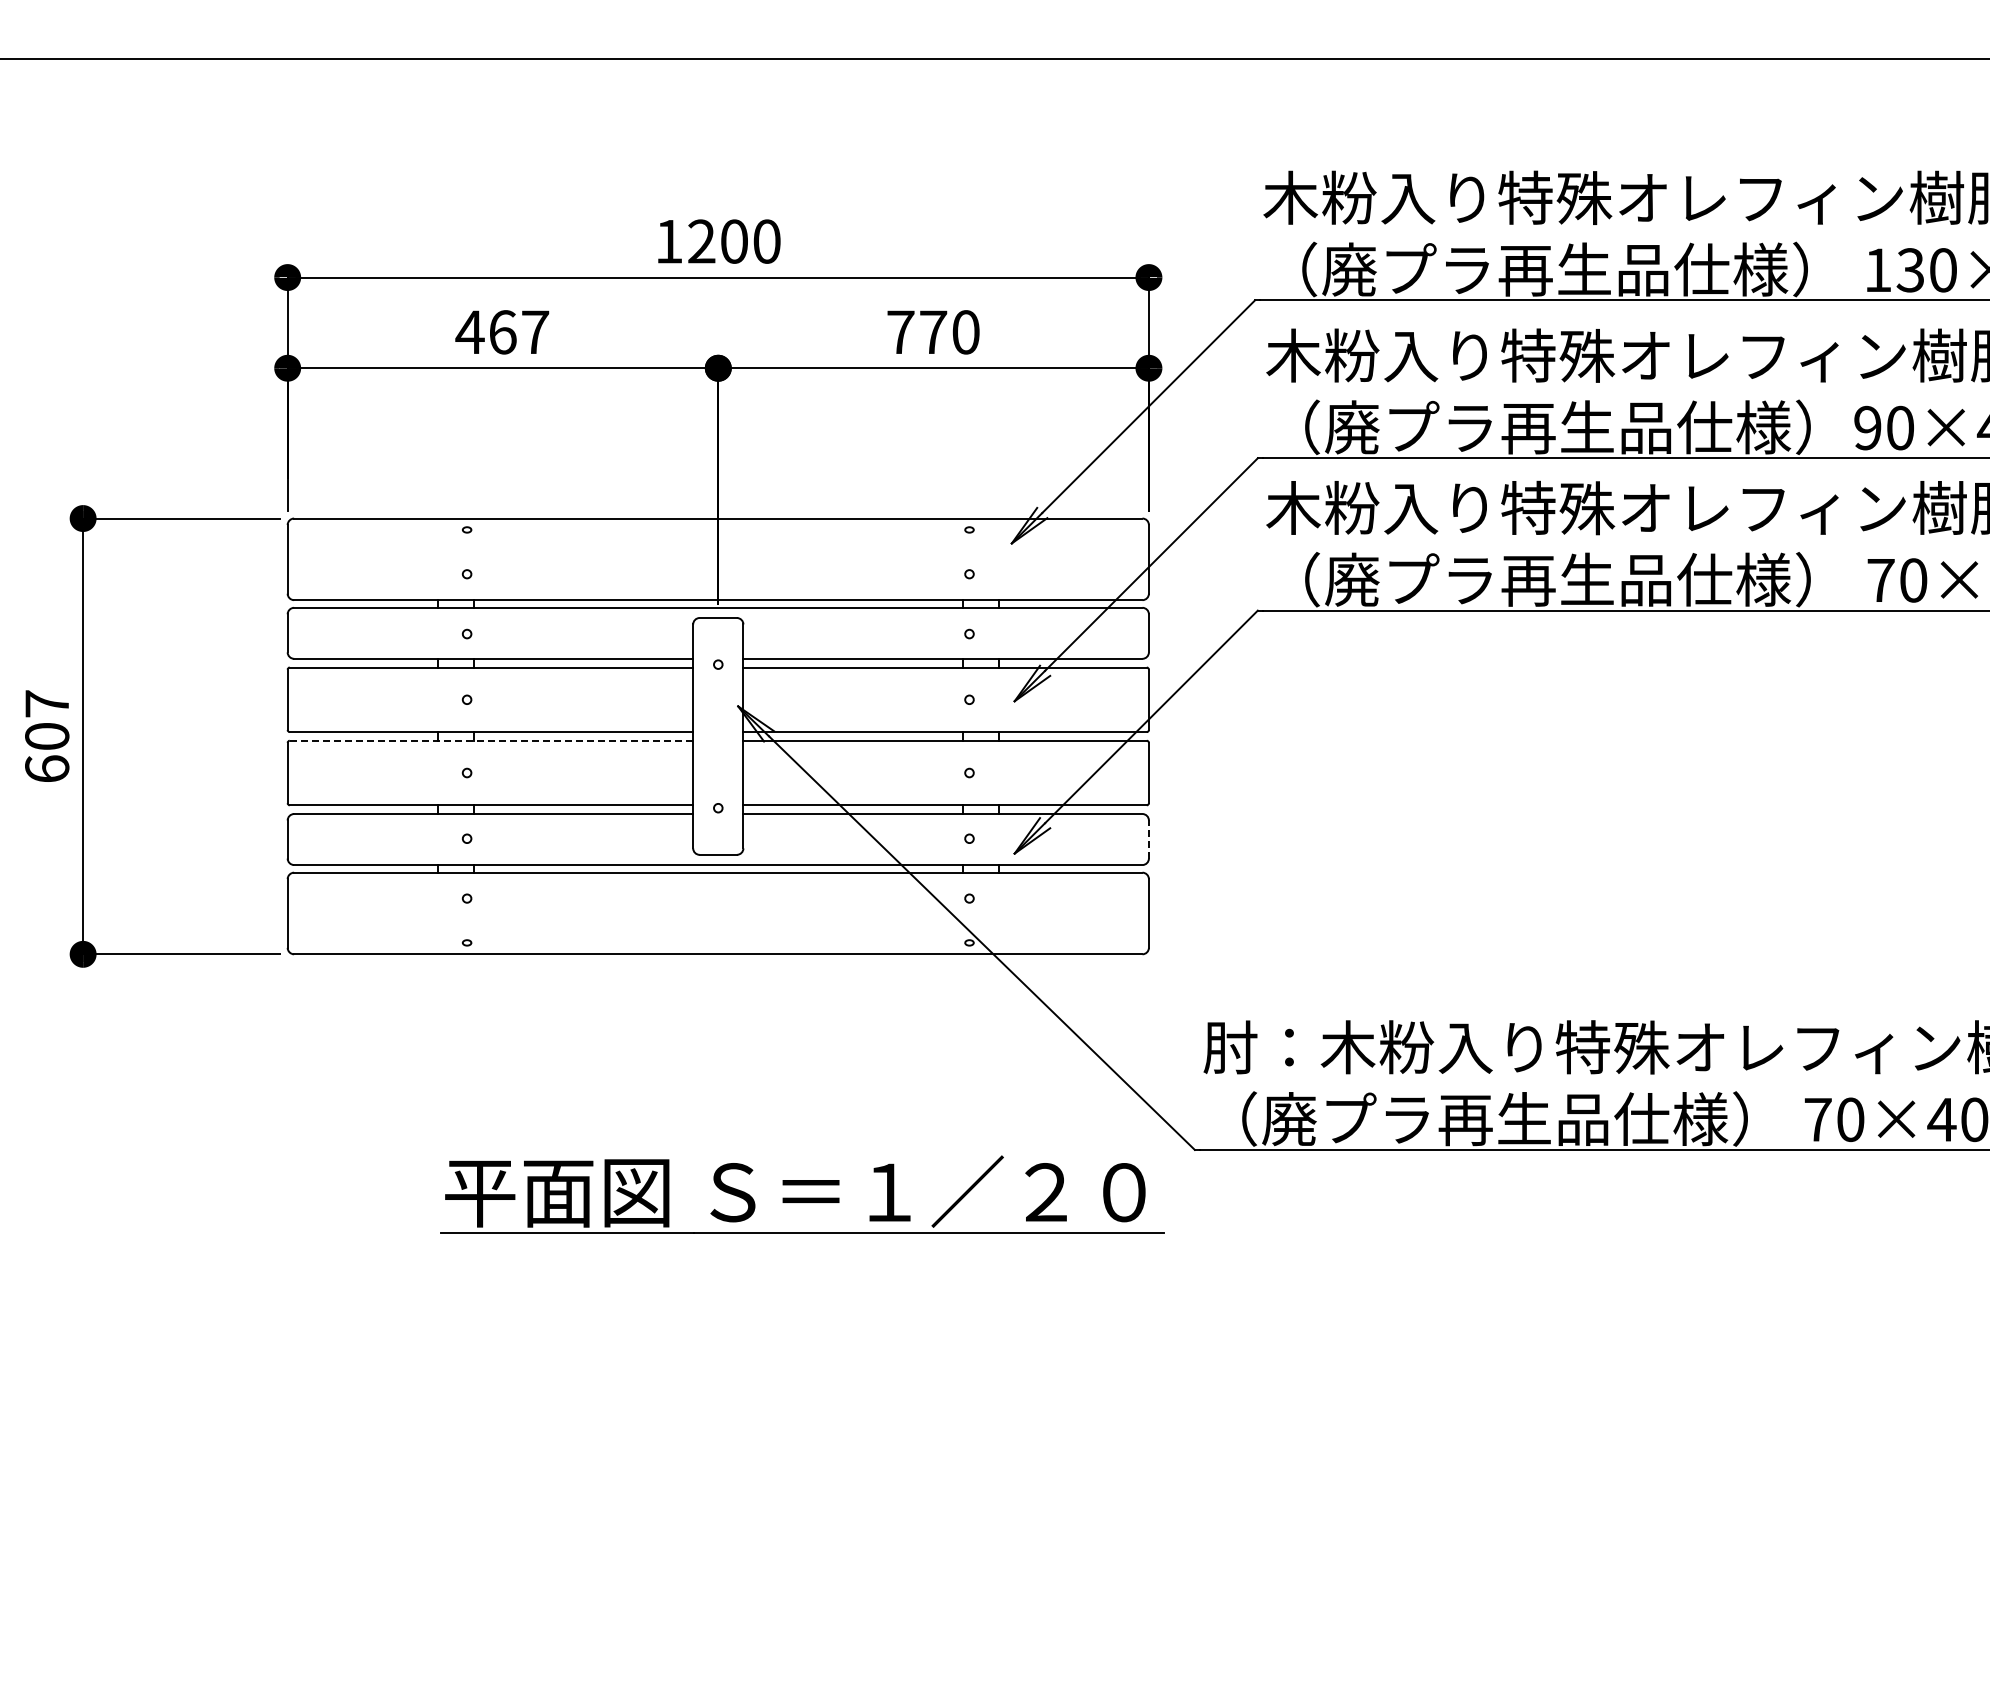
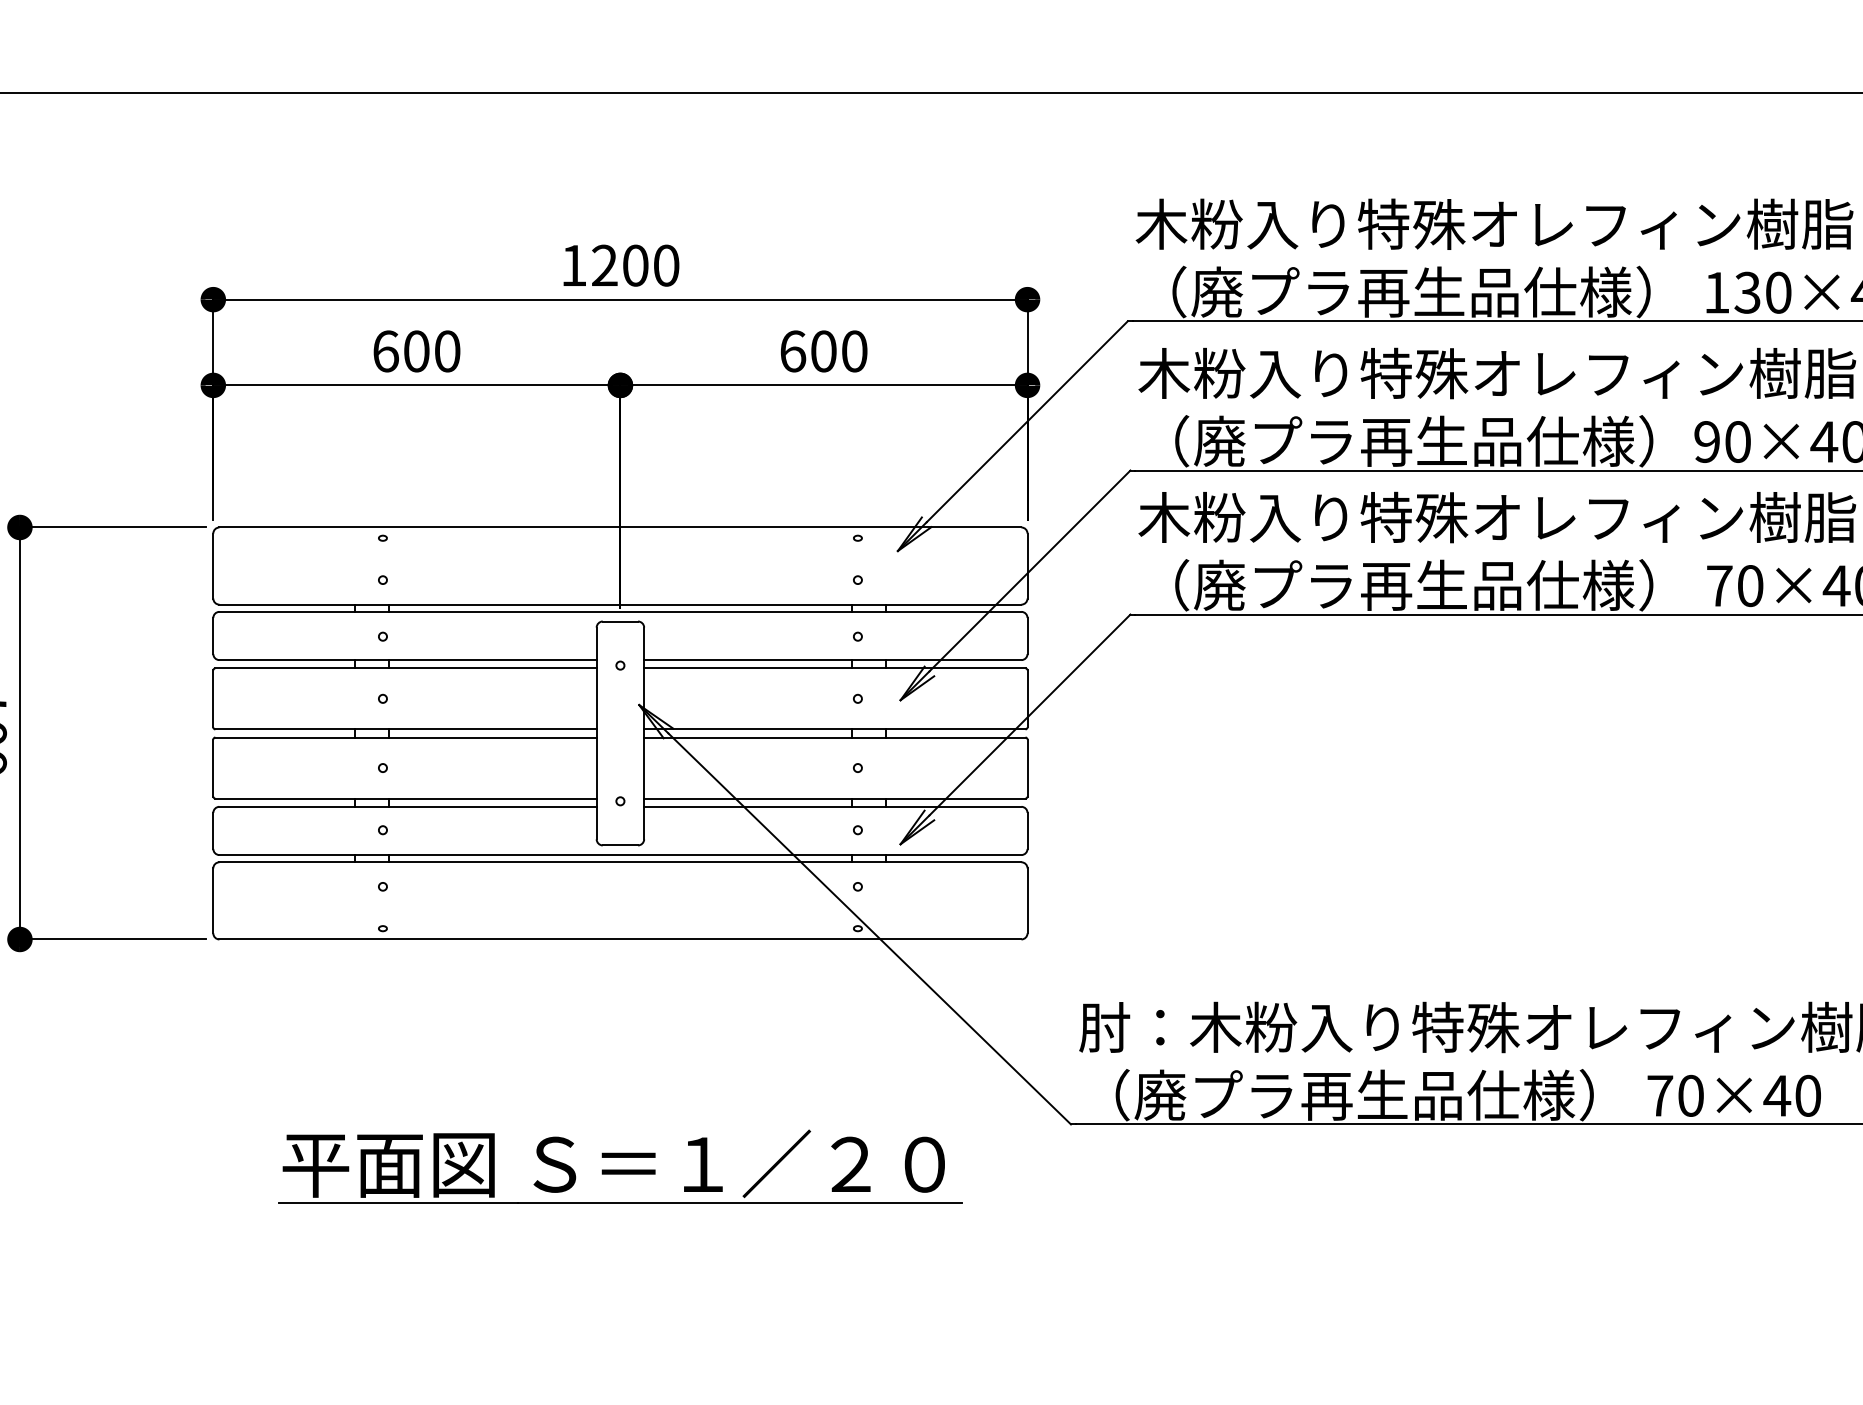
text: (502, 332) -> (416, 351), 467 -> 600
text: (917, 332) -> (808, 351), 770 -> 600
line: (491, 740) -> (406, 737), dashed -> solid
line: (1148, 839) -> (1027, 830), dashed -> solid
part: (802, 1194) -> (620, 1166), moved

